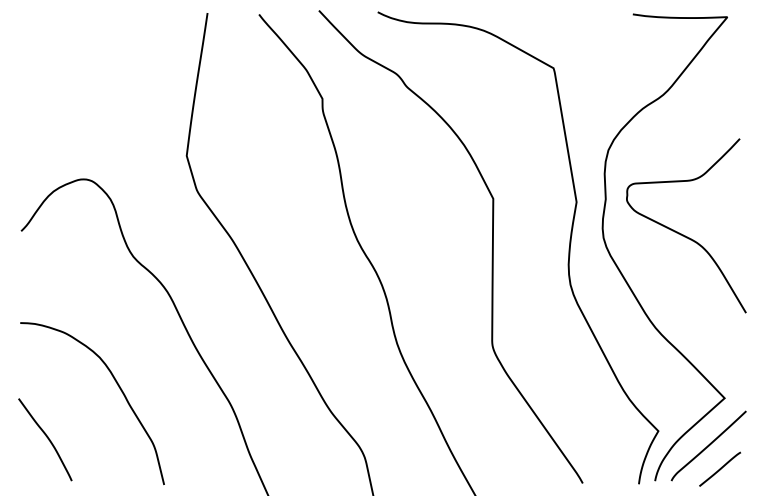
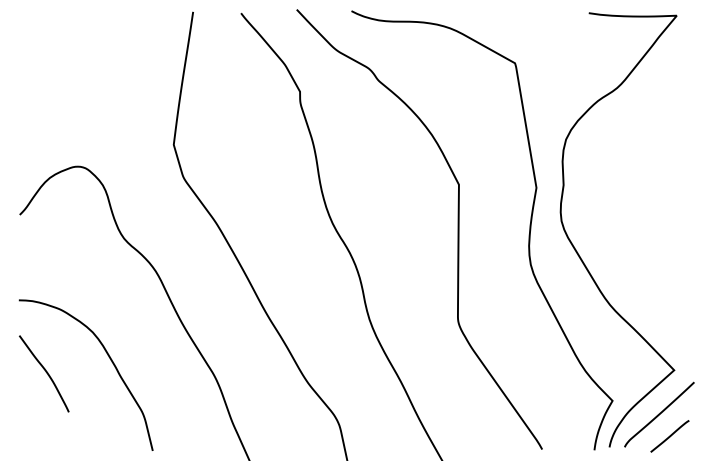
curve: (683, 234) -> (635, 217), removed
curve: (46, 438) -> (45, 372), moved

